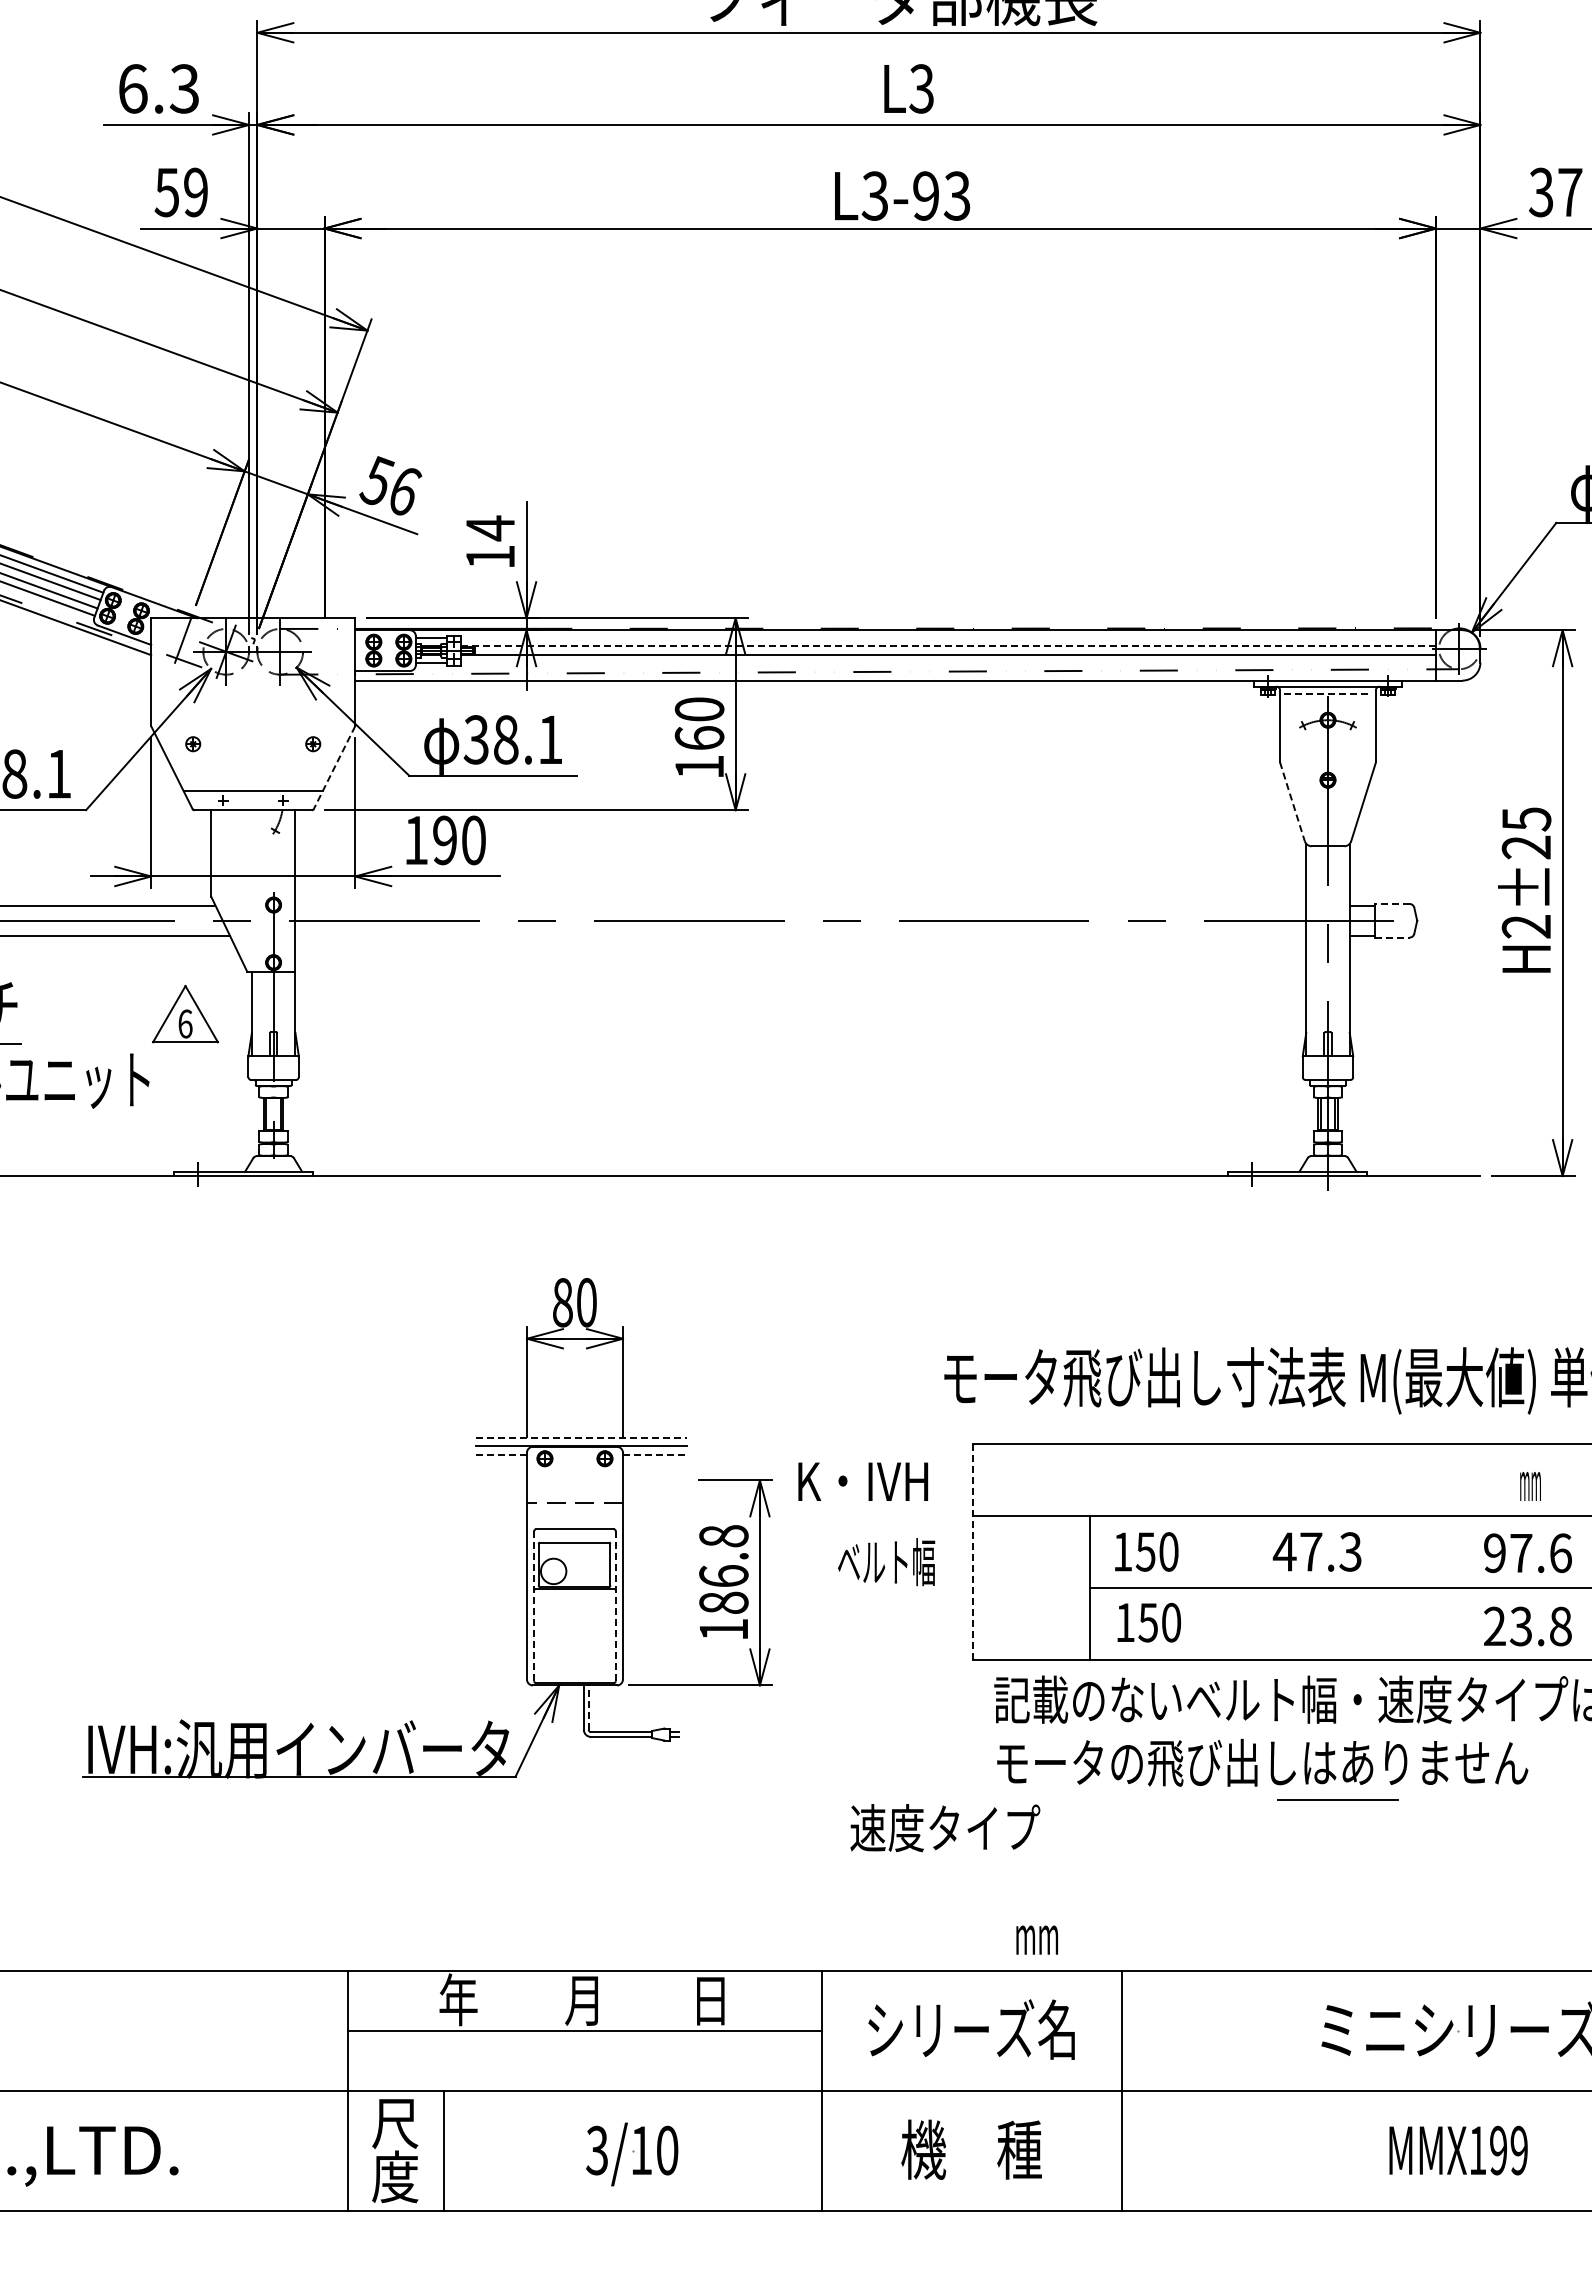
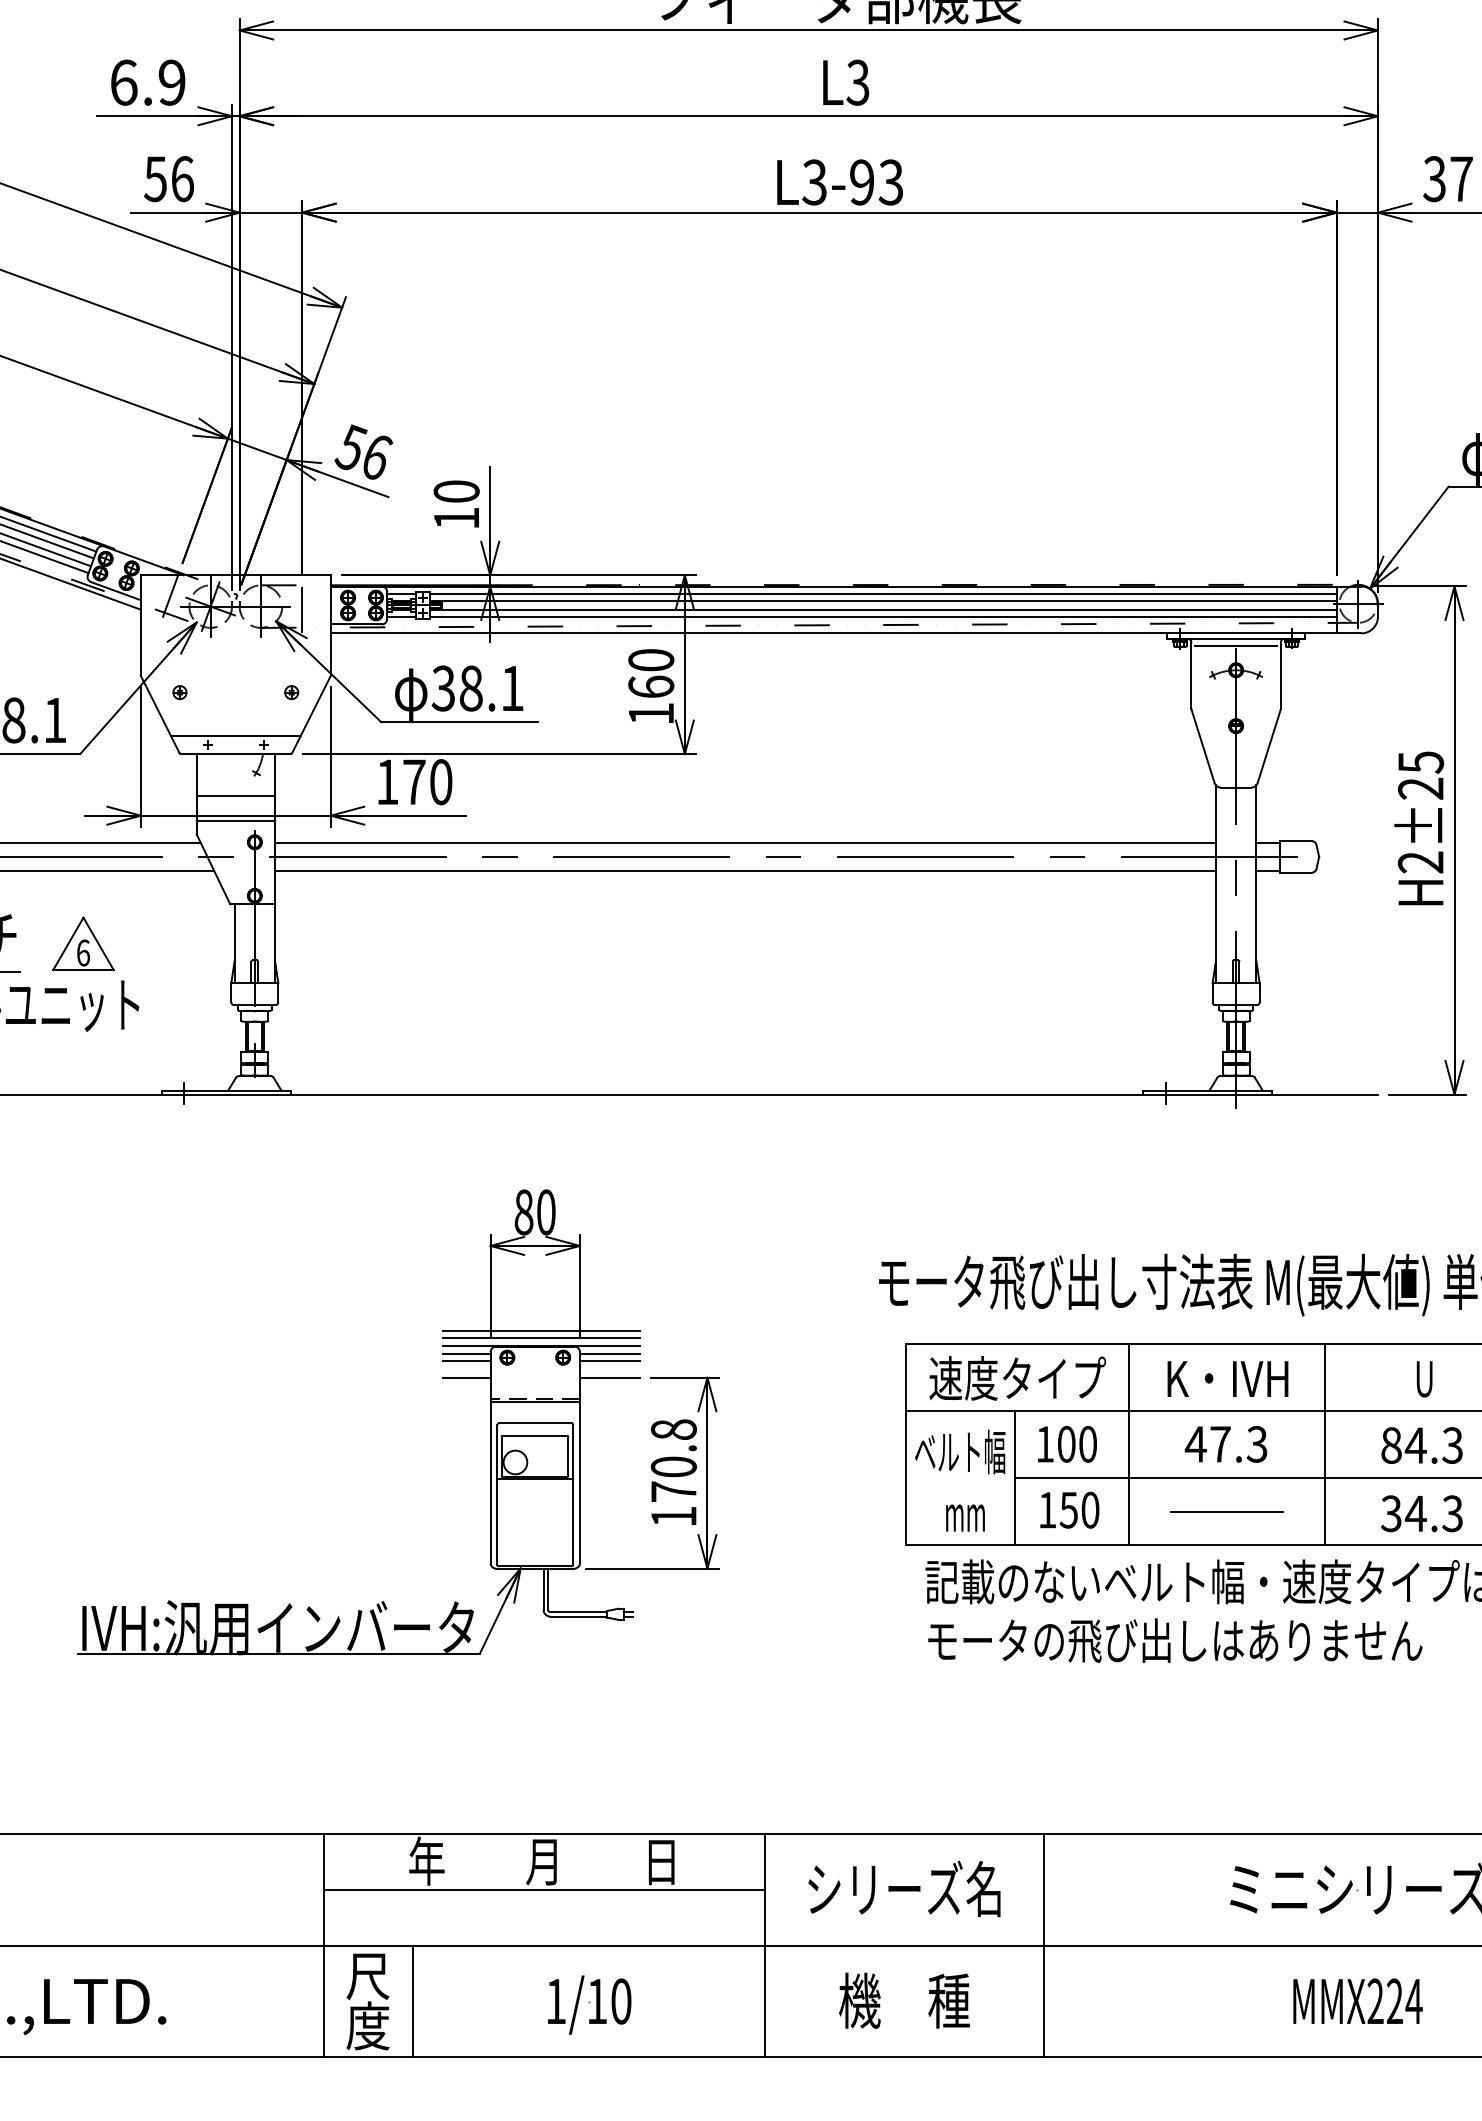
text: (183, 88) -> (170, 82), 6.3 -> 6.9
text: (196, 192) -> (183, 179), 59 -> 56
text: (490, 528) -> (456, 491), 14 -> 10
line: (948, 638) -> (882, 594), added
line: (949, 646) -> (883, 601), dashed -> solid
line: (324, 655) -> (302, 610), added
line: (948, 662) -> (882, 616), added
line: (1328, 693) -> (1236, 645), dashed -> solid
line: (334, 768) -> (311, 715), dashed -> solid
line: (1292, 802) -> (1203, 746), dashed -> solid
text: (445, 840) -> (414, 782), 190 -> 170
line: (253, 855) -> (236, 796), added
line: (253, 881) -> (236, 820), added
line: (1391, 903) -> (1295, 840), dashed -> solid
line: (800, 905) -> (745, 842), added
line: (800, 936) -> (745, 871), added
line: (1392, 937) -> (1296, 872), dashed -> solid
part: (185, 1013) -> (83, 943), moved
line: (581, 1430) -> (541, 1331), added
line: (581, 1438) -> (541, 1338), dashed -> solid
line: (502, 1454) -> (467, 1353), dashed -> solid
line: (655, 1454) -> (610, 1353), dashed -> solid
line: (501, 1462) -> (466, 1361), added
line: (654, 1462) -> (609, 1361), added
line: (501, 1480) -> (466, 1377), added
line: (654, 1480) -> (609, 1377), added
text: (863, 1481) -> (1228, 1378), moved
text: (1530, 1481) -> (1424, 1378), mm -> U
line: (574, 1506) -> (534, 1402), added
line: (972, 1551) -> (905, 1443), dashed -> solid
text: (1145, 1551) -> (1066, 1443), 150 -> 100
line: (1212, 1552) -> (1128, 1444), added
line: (1423, 1552) -> (1325, 1444), added
text: (1527, 1553) -> (1421, 1445), 97.6 -> 84.3
text: (886, 1562) -> (960, 1452), moved
text: (723, 1589) -> (673, 1479), 186.8 -> 170.8
line: (534, 1605) -> (497, 1494), dashed -> solid
line: (615, 1605) -> (573, 1494), dashed -> solid
text: (1527, 1626) -> (1421, 1513), 23.8 -> 34.3
line: (588, 1707) -> (547, 1589), dashed -> solid
line: (1337, 1799) -> (1226, 1510), moved
text: (945, 1828) -> (1017, 1378), moved
text: (1036, 1939) -> (964, 1517), moved
text: (596, 2150) -> (555, 2001), 3/10 -> 1/10
text: (1498, 2150) -> (1394, 2001), MMX199 -> MMX224

